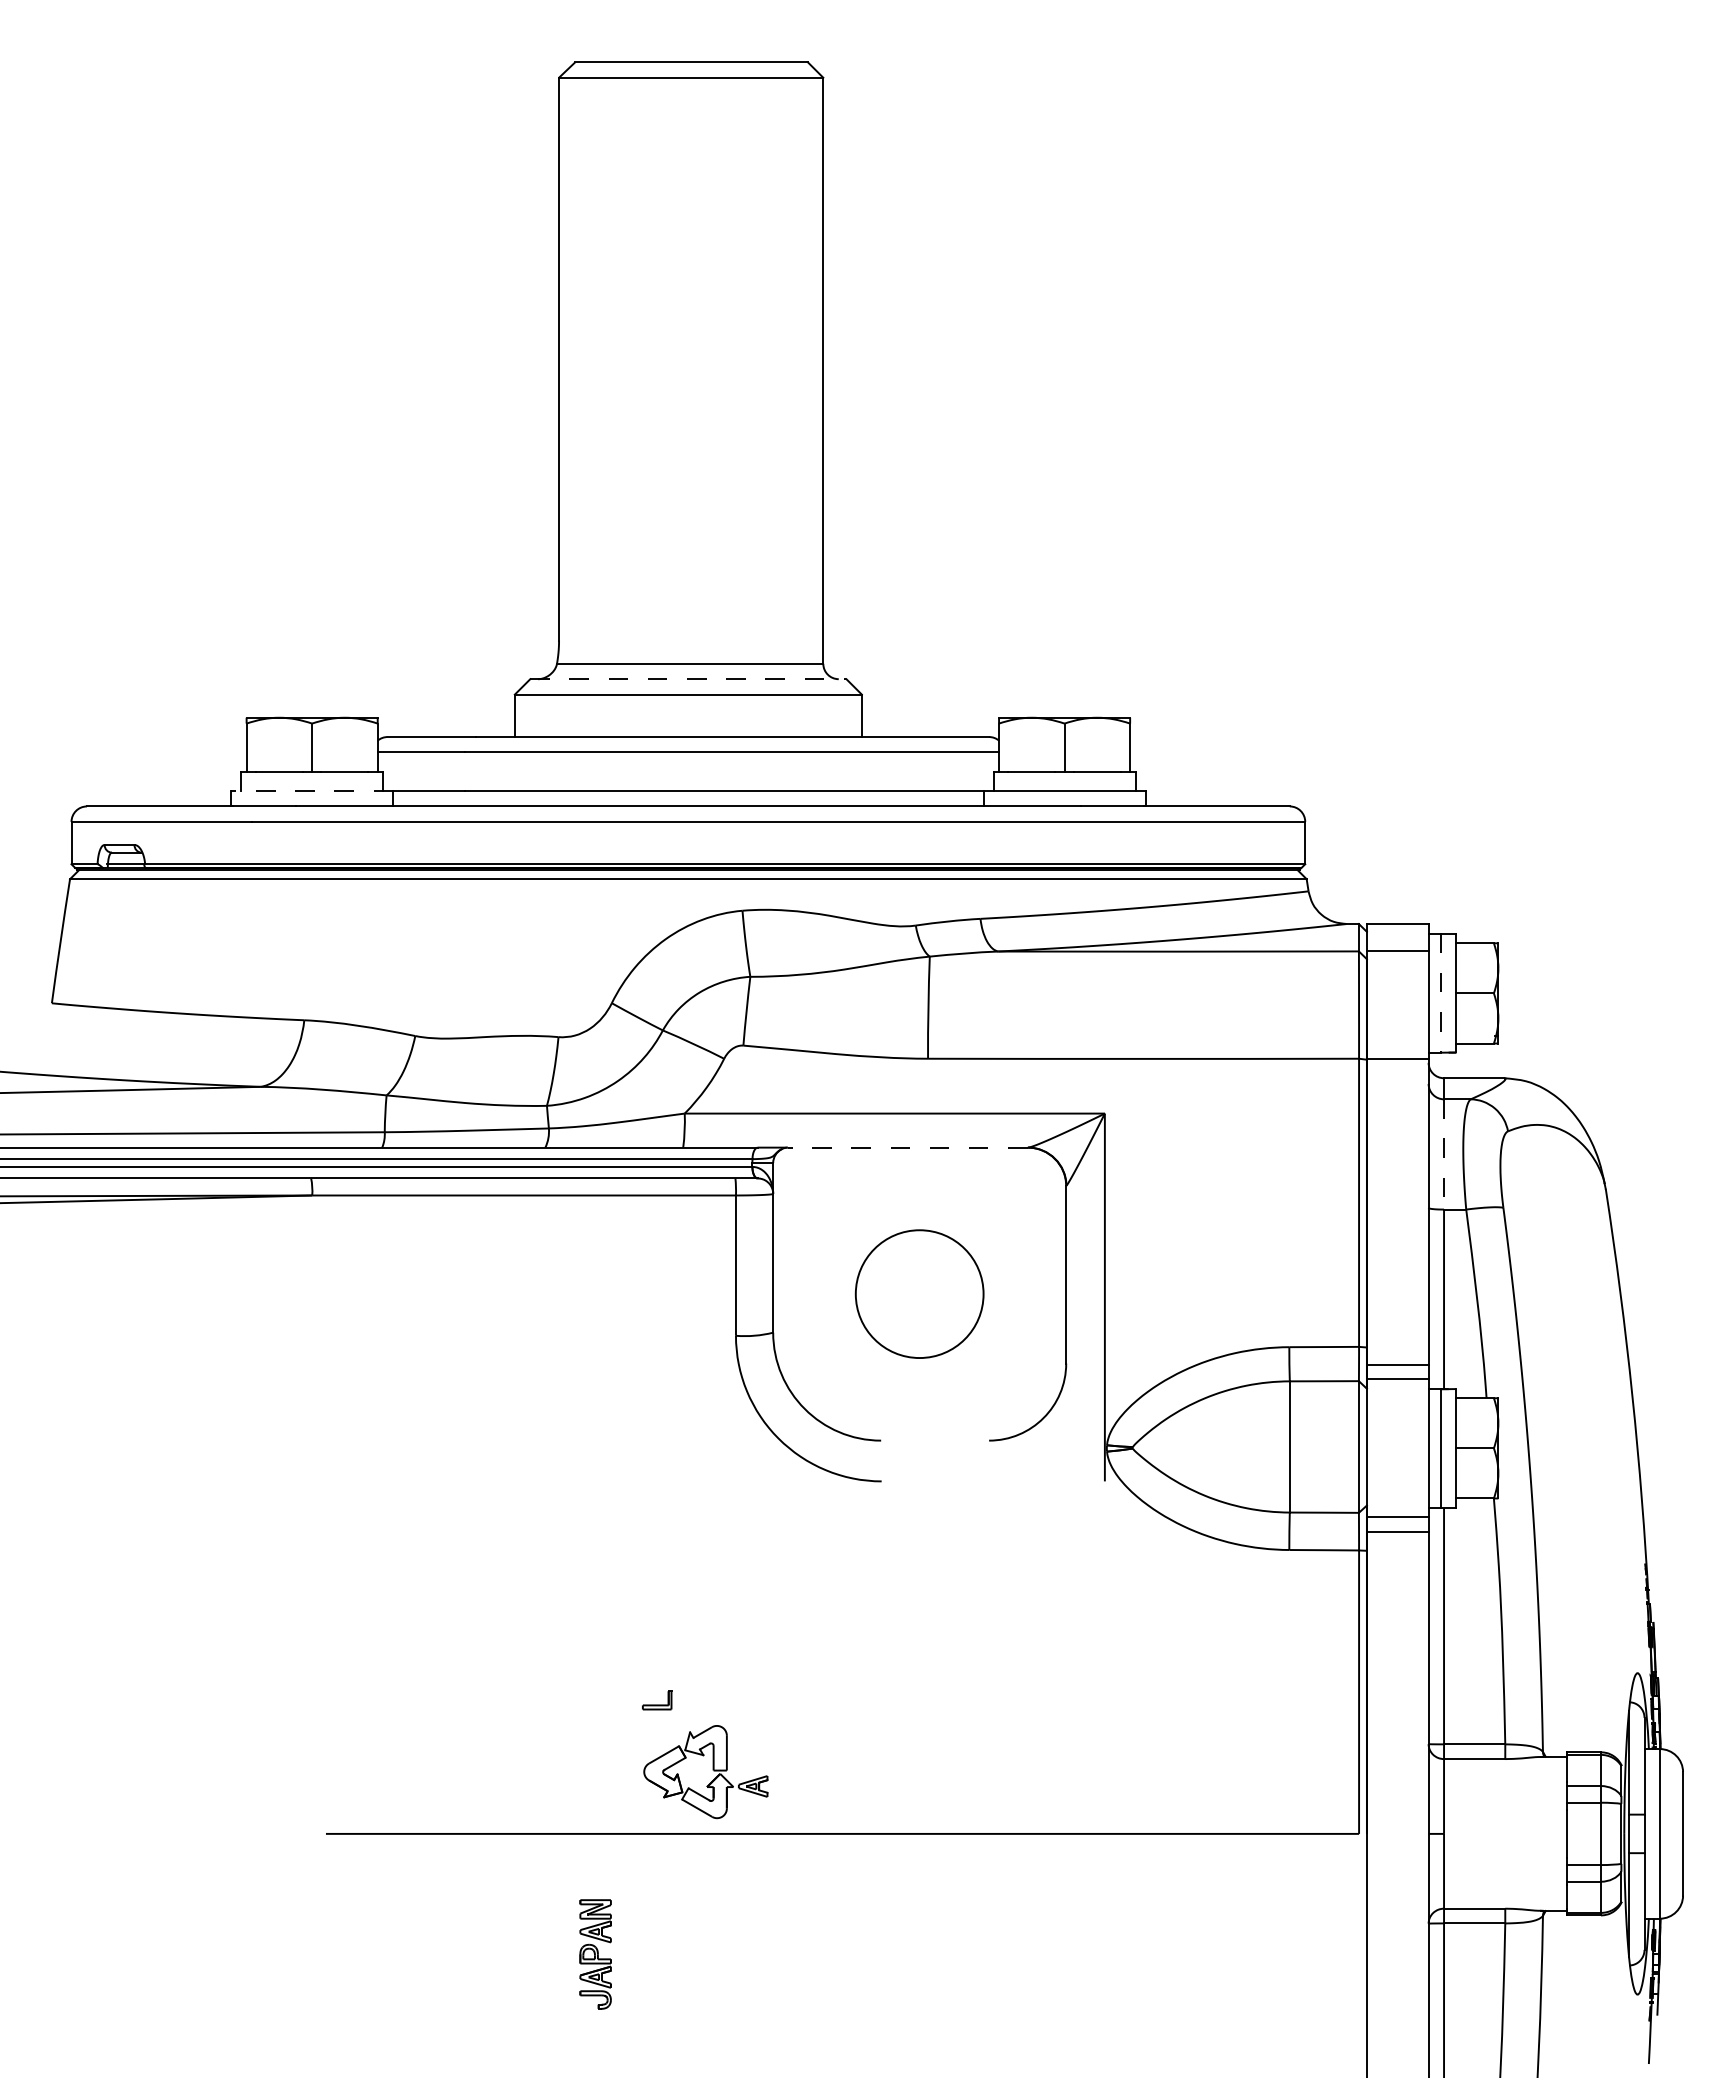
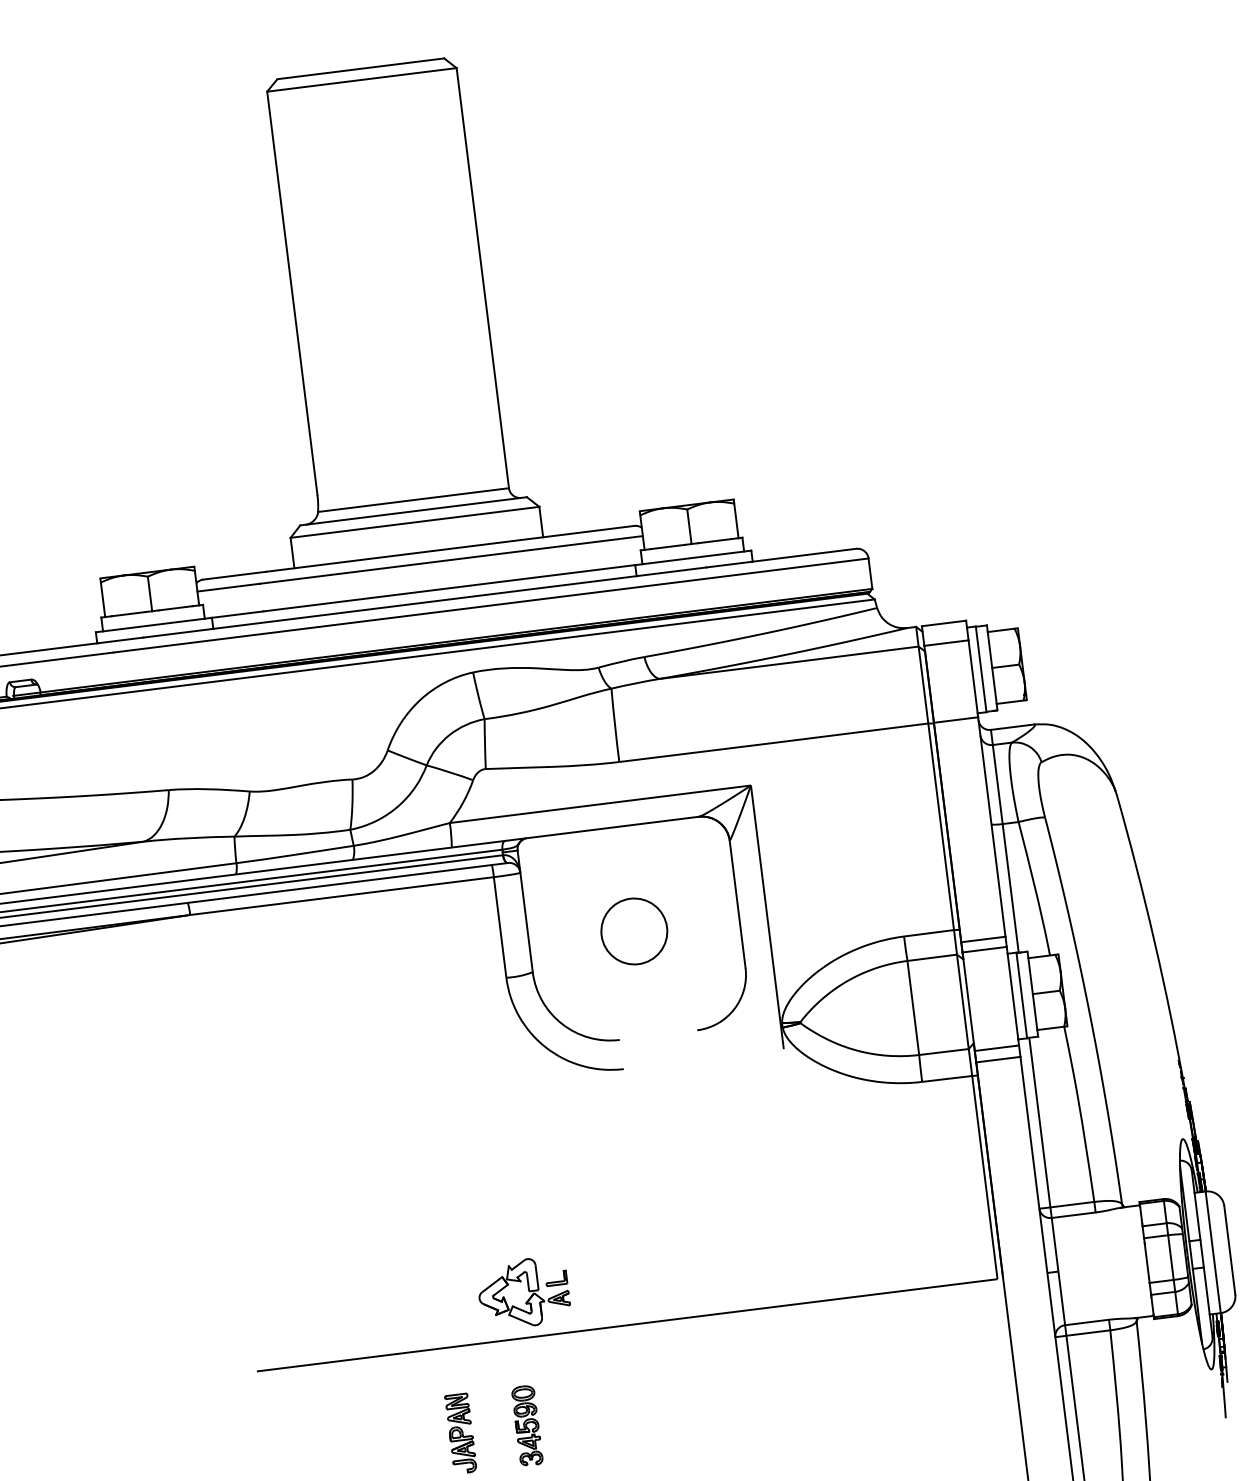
line: (688, 679) -> (413, 511), dashed -> solid
line: (312, 791) -> (154, 625), dashed -> solid
line: (1440, 993) -> (980, 669), dashed -> solid
line: (907, 1147) -> (612, 827), dashed -> solid
line: (1444, 1154) -> (998, 784), dashed -> solid
circle: (919, 1293) -> (634, 931), size x0.71
part: (657, 1700) -> (556, 1278), moved
part: (688, 1954) -> (527, 1425), added

